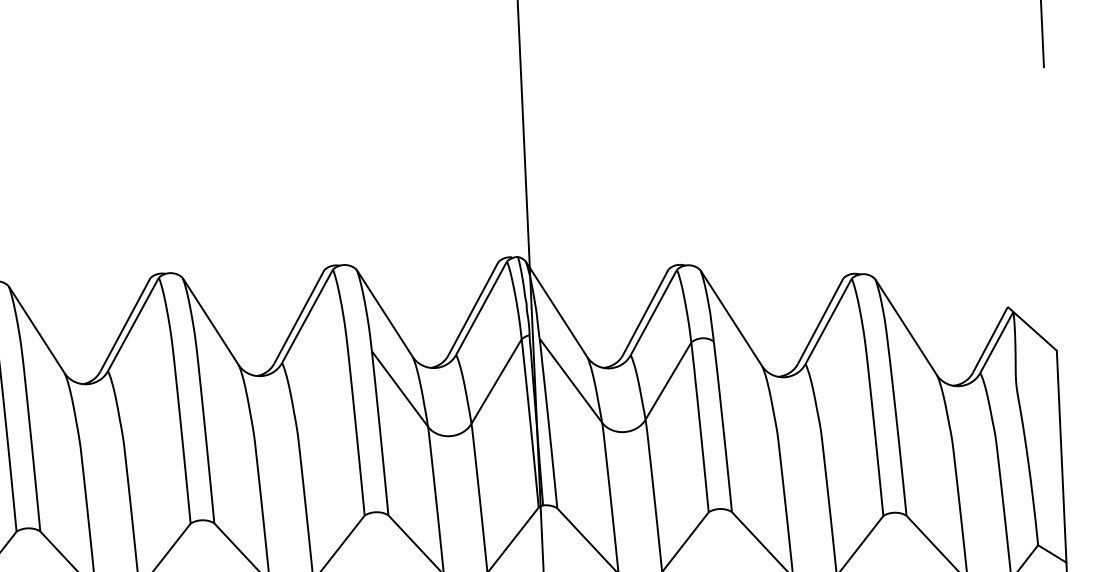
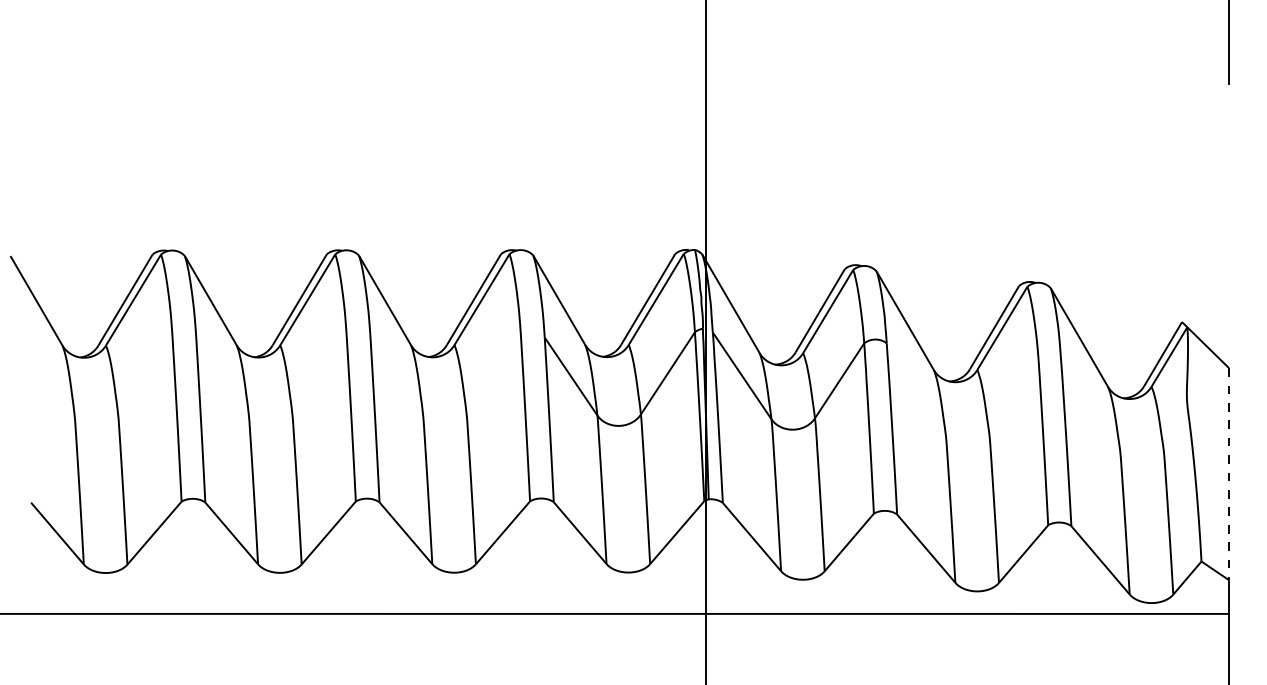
line: (1061, 457) -> (1228, 474), solid -> dashed

